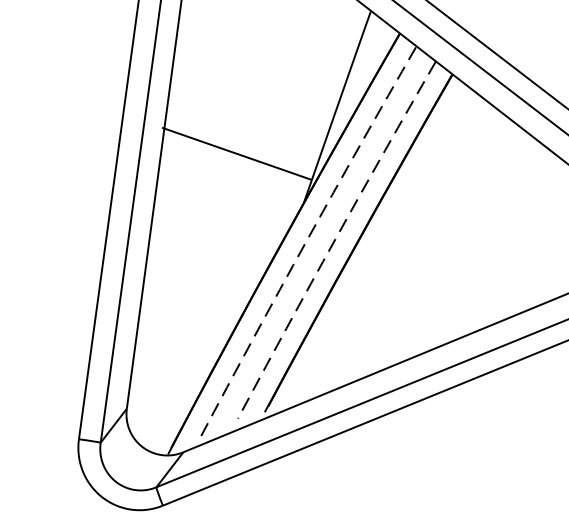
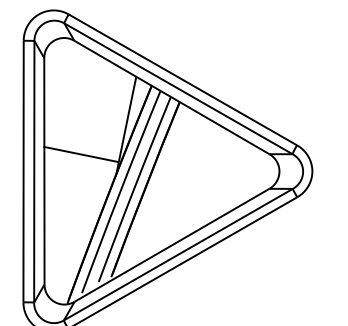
arc: (336, 239) -> (134, 189), dashed -> solid
arc: (307, 240) -> (120, 191), dashed -> solid

